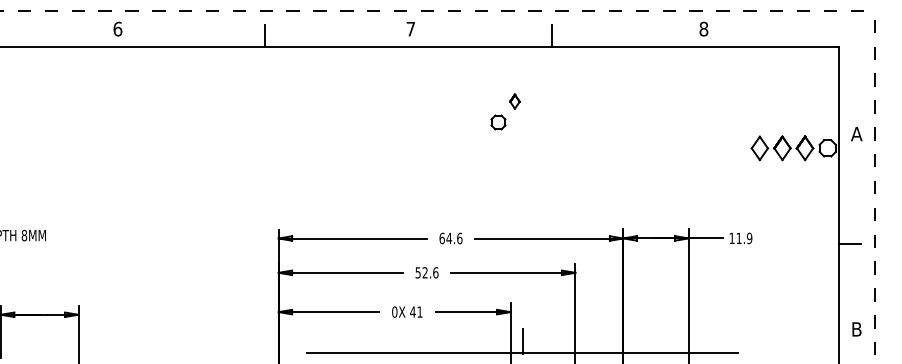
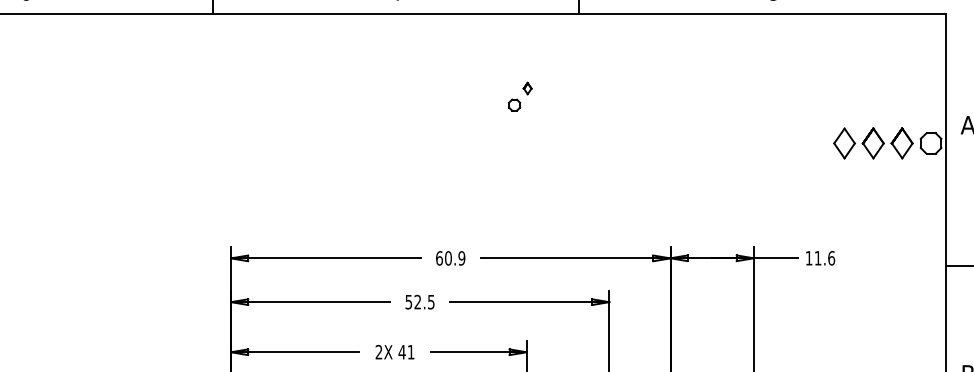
part: (505, 111) -> (520, 96), size x0.62
text: (454, 238) -> (455, 258), 64.6 -> 60.9
text: (749, 238) -> (831, 258), 11.9 -> 11.6
text: (435, 272) -> (430, 301), 52.6 -> 52.5
text: (394, 311) -> (378, 351), 0X -> 2X

